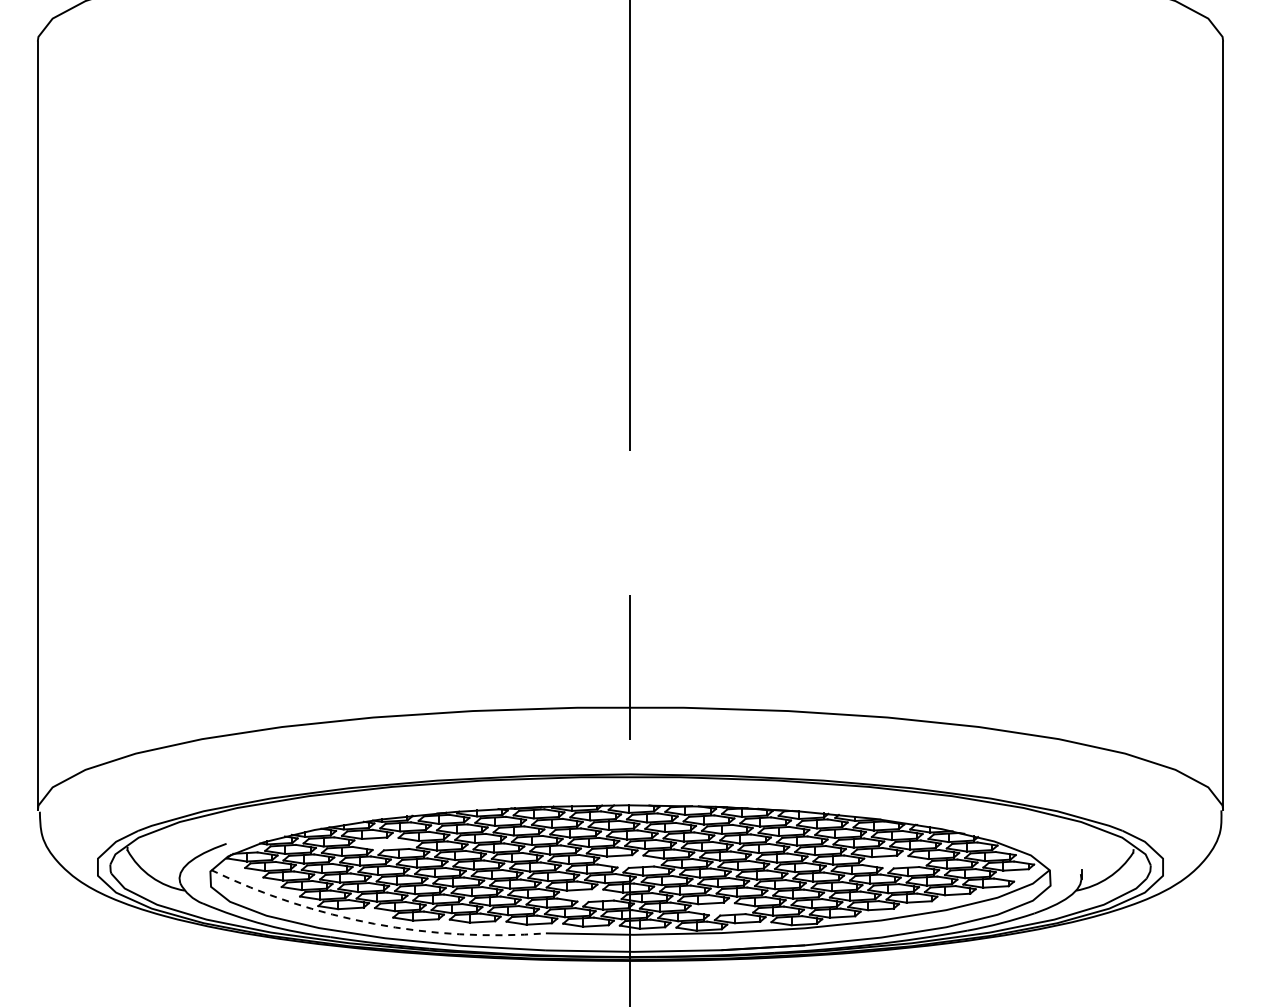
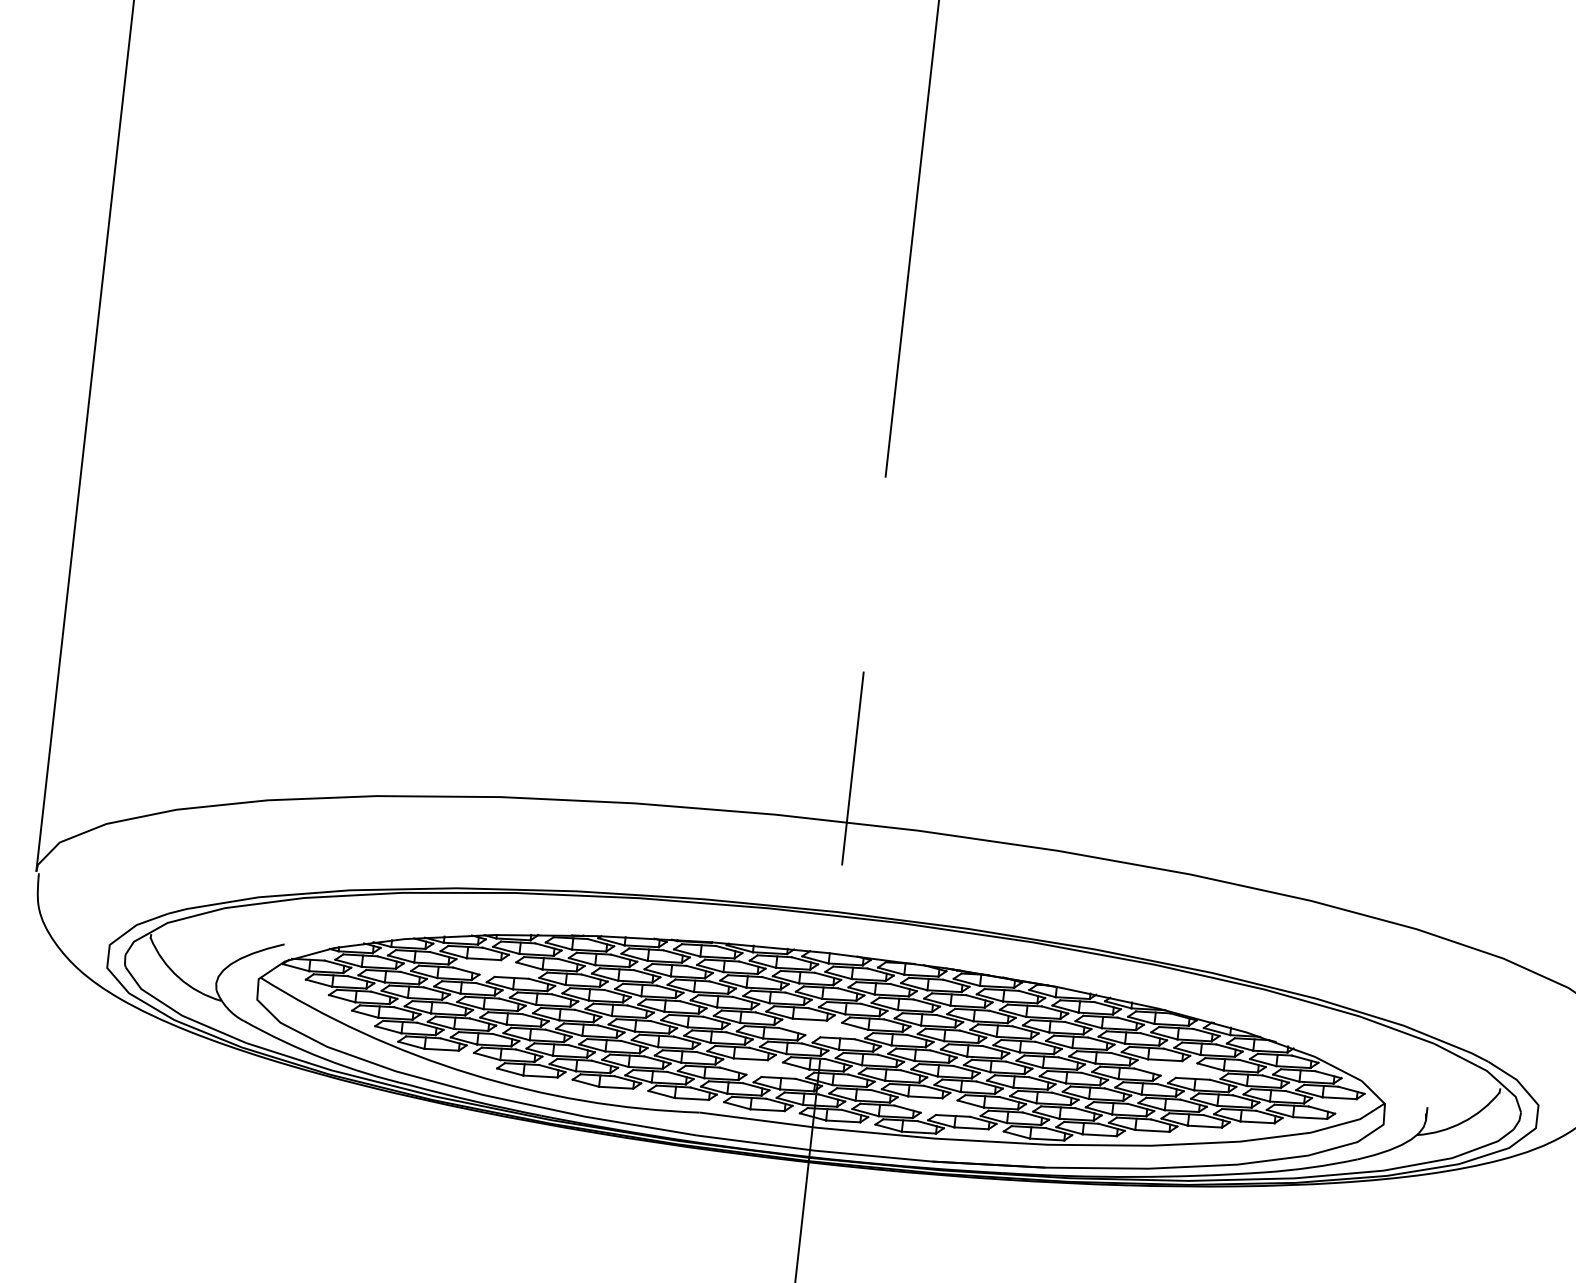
arc: (374, 923) -> (470, 1073), dashed -> solid

